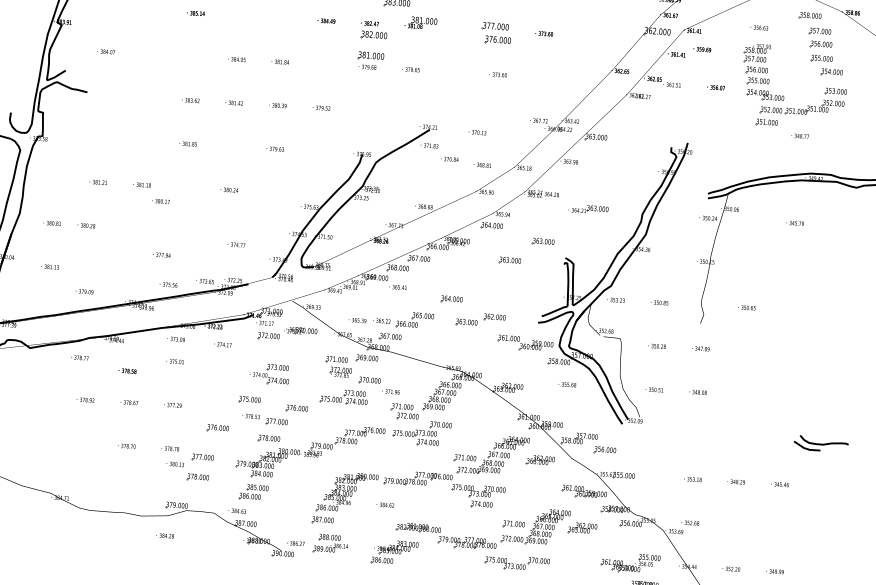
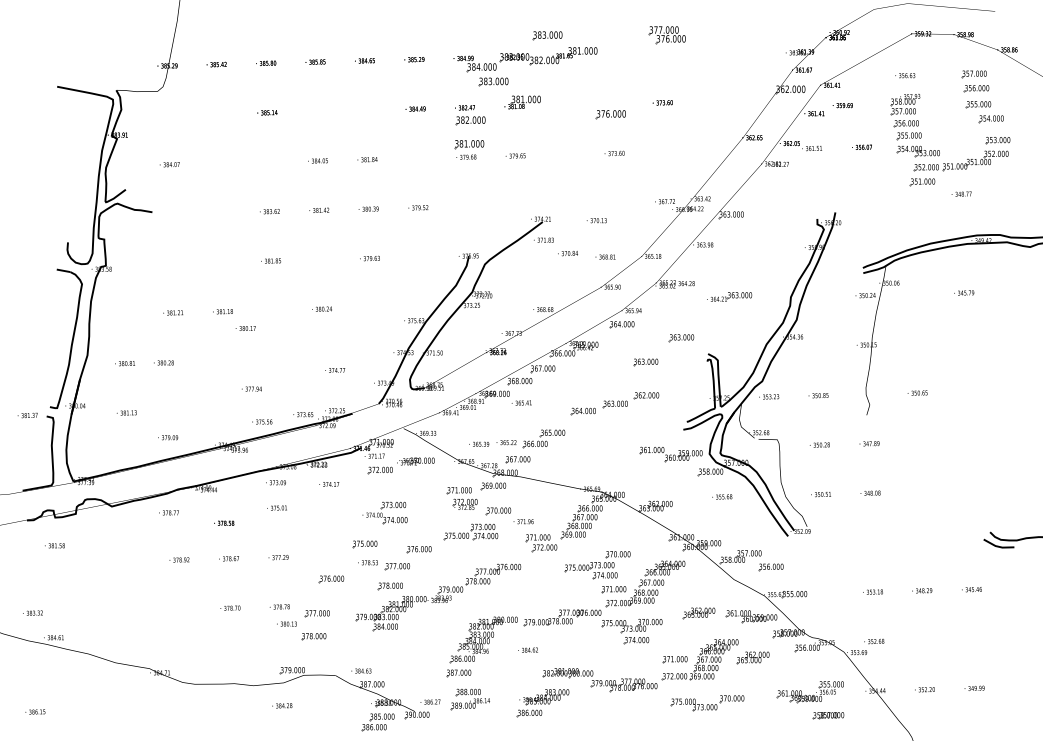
part: (810, 16) -> (961, 57), removed
part: (495, 26) -> (607, 99), removed
part: (480, 320) -> (630, 400), moved
part: (421, 433) -> (597, 565), moved
part: (539, 460) -> (698, 613), moved
part: (253, 492) -> (377, 722), moved
part: (517, 563) -> (707, 703), moved

